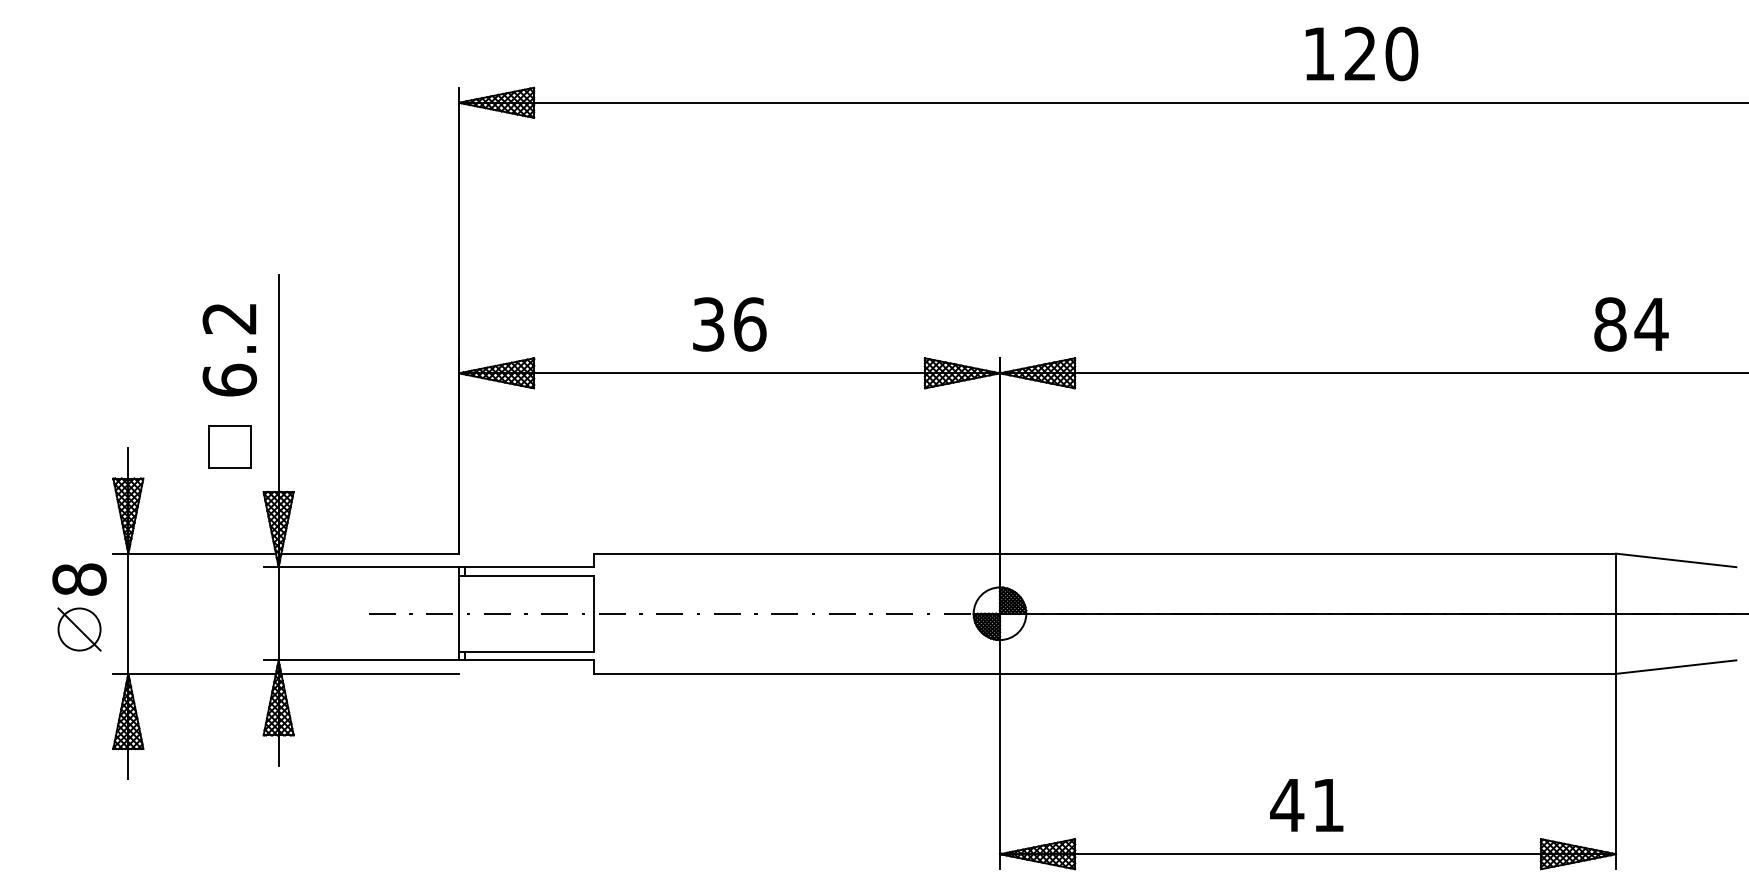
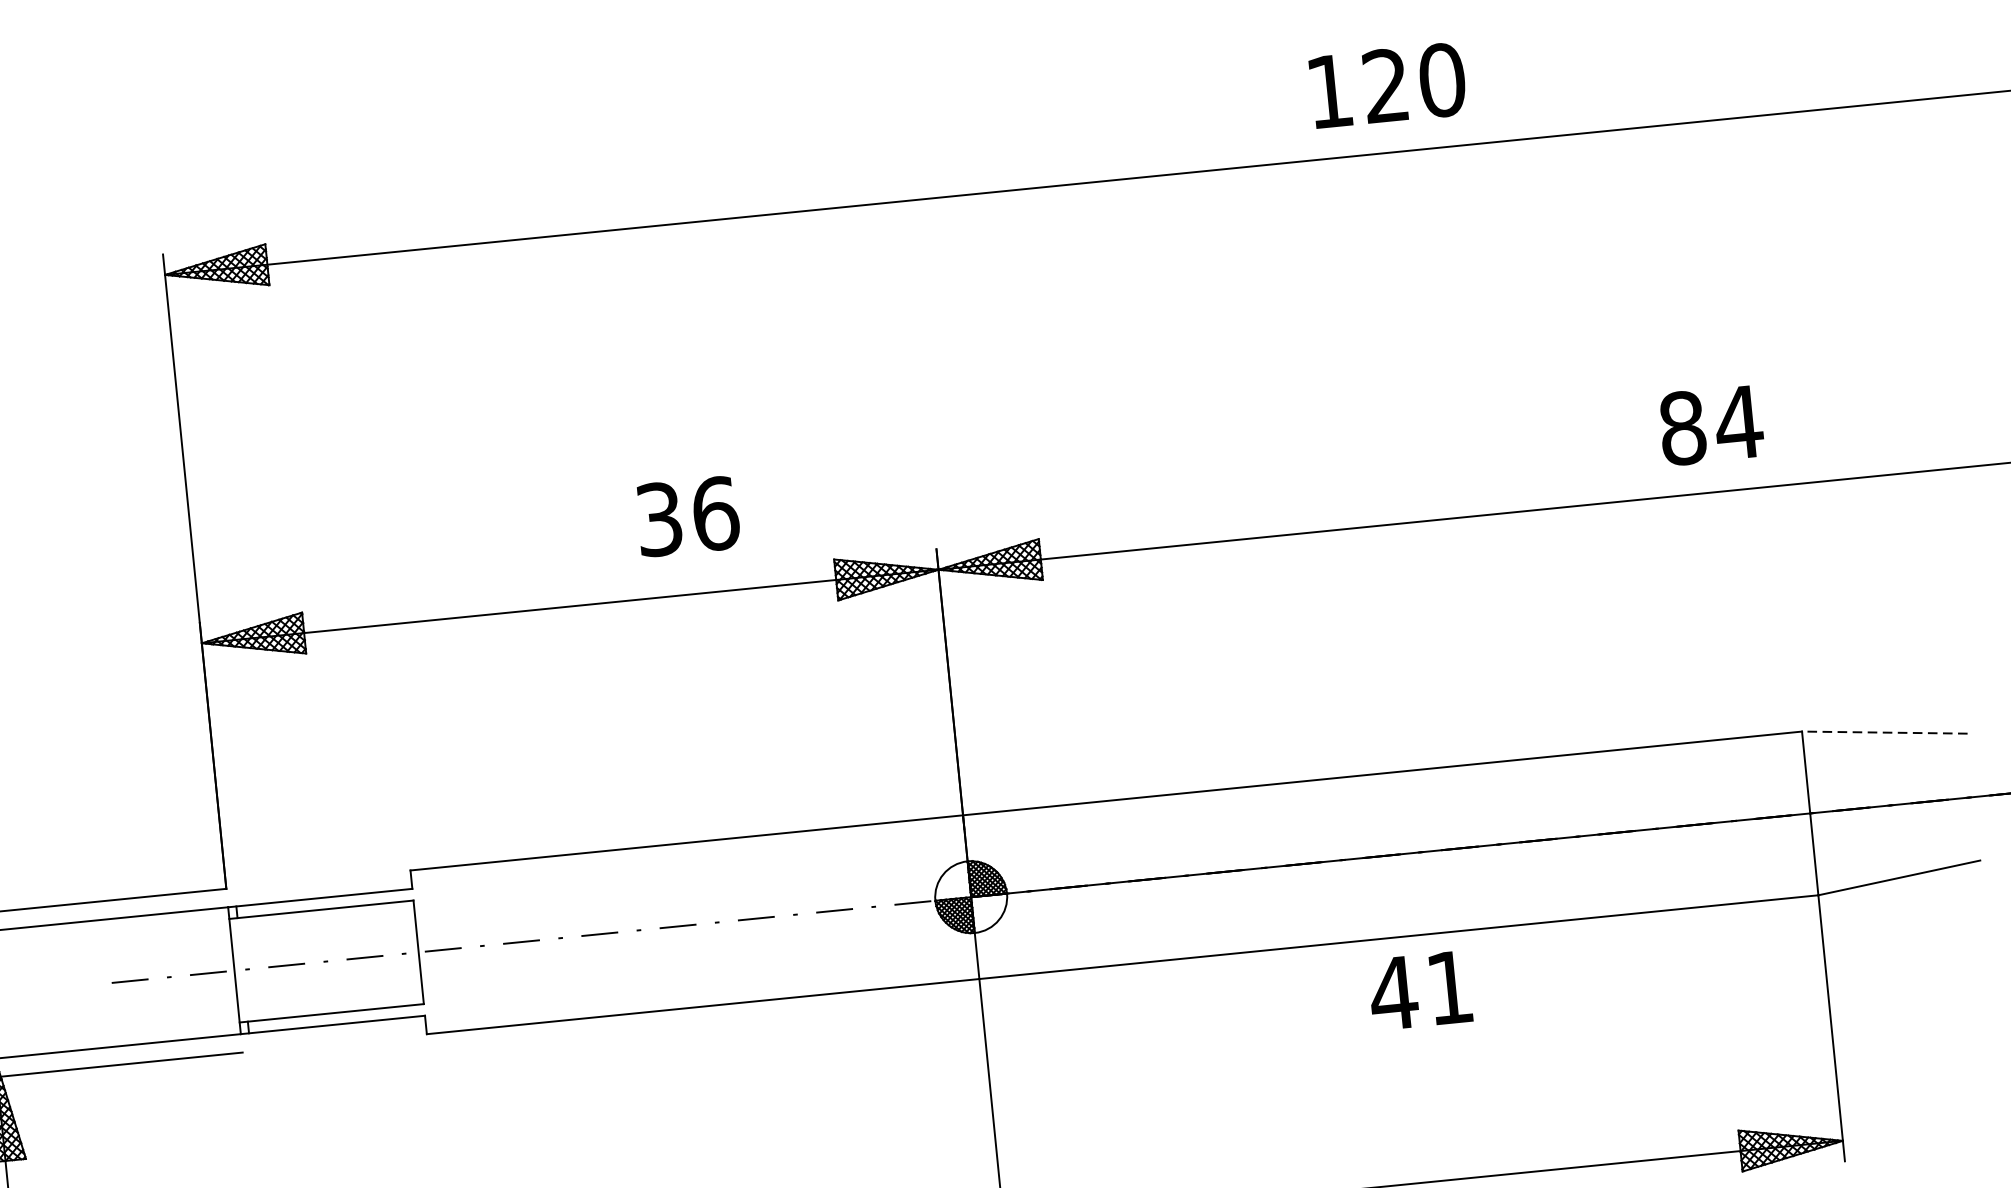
text: (729, 324) -> (687, 516), moved
text: (1631, 324) -> (1711, 425), moved
line: (1675, 560) -> (1883, 732), solid -> dashed
text: (1306, 805) -> (1419, 990), moved

